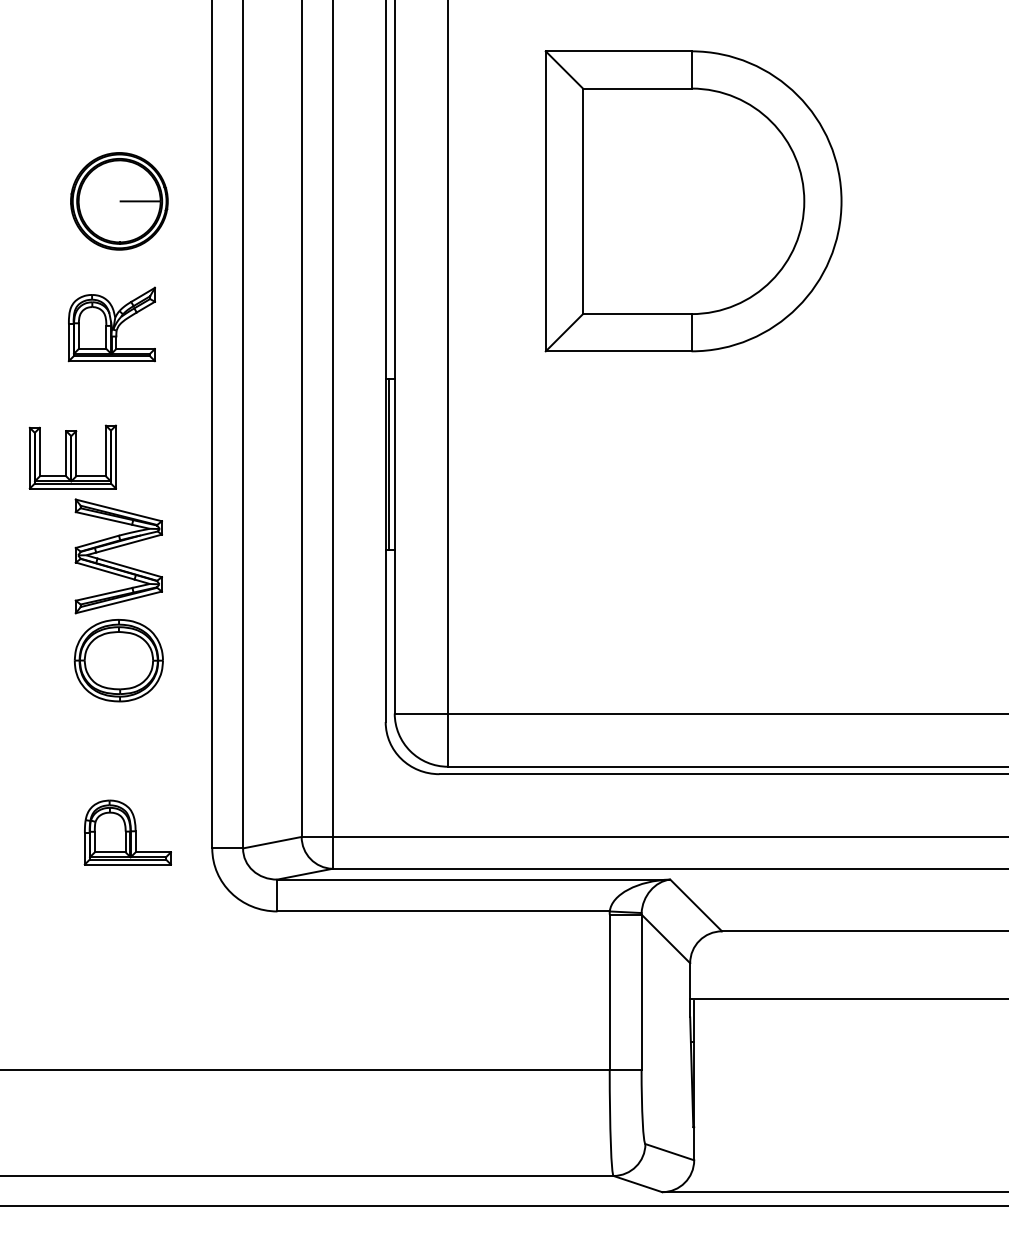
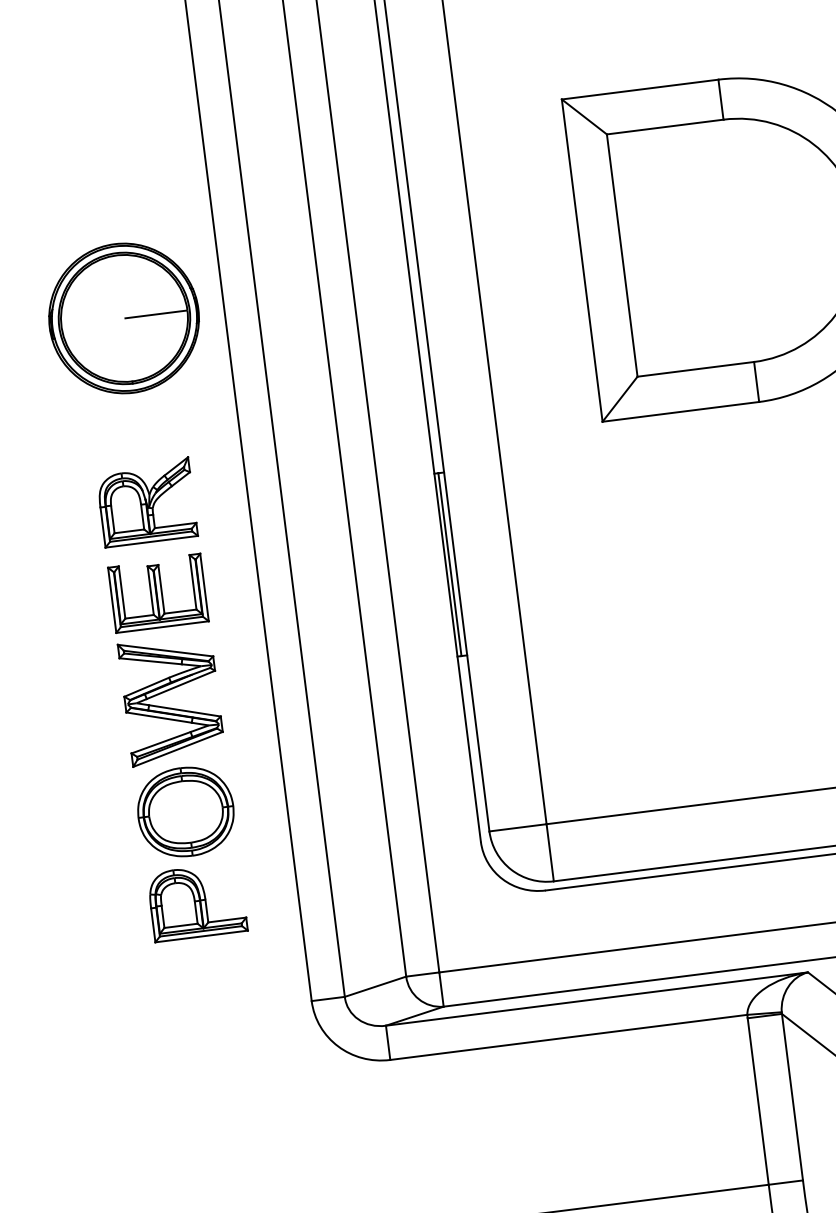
part: (119, 201) -> (124, 318), size x1.43
part: (111, 324) -> (146, 502), moved
part: (72, 456) -> (157, 592), moved
part: (127, 832) -> (196, 902), moved

